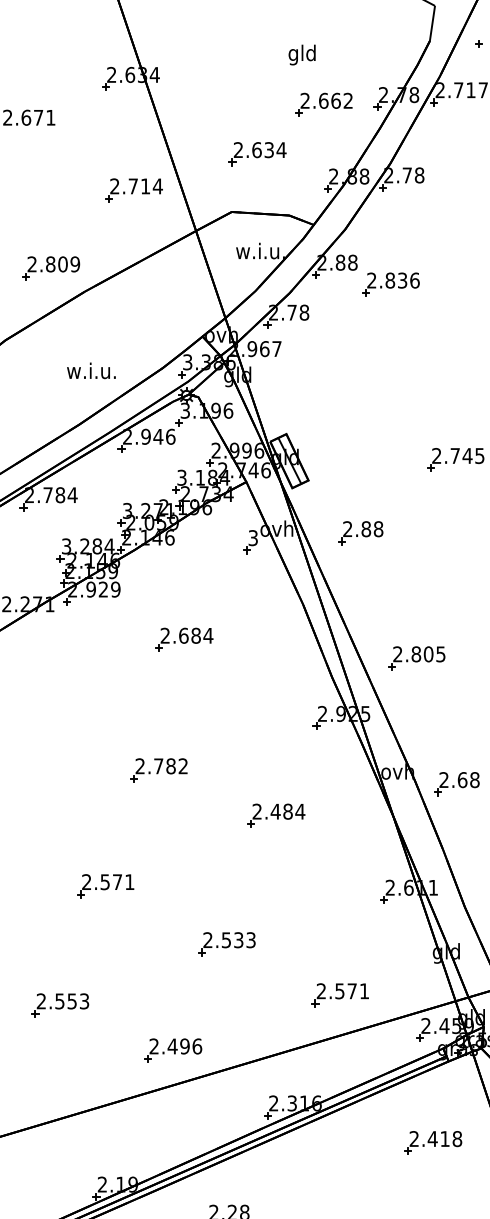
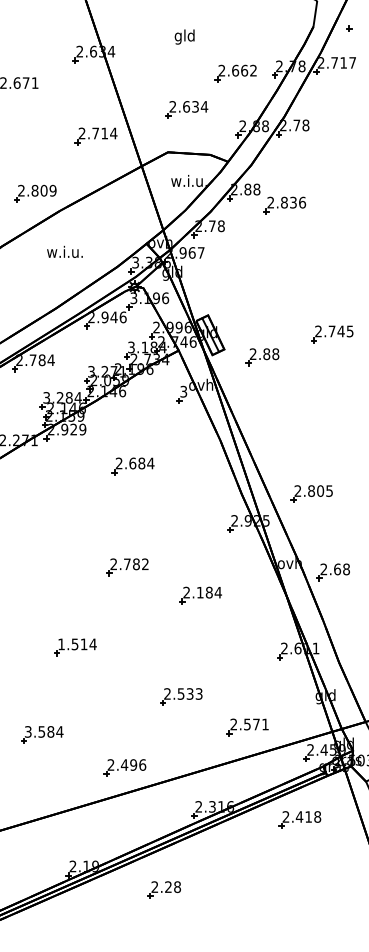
text: (301, 54) -> (184, 36), moved
text: (90, 370) -> (64, 251), moved
part: (360, 533) -> (262, 357), moved
part: (416, 657) -> (311, 493), moved
part: (158, 770) -> (127, 567), moved
text: (274, 811) -> (199, 592), 2.484 -> 2.184
text: (108, 882) -> (77, 644), 2.571 -> 1.514
part: (226, 943) -> (181, 696), moved
text: (63, 1000) -> (44, 731), 2.553 -> 3.584
part: (432, 1142) -> (299, 819), moved

